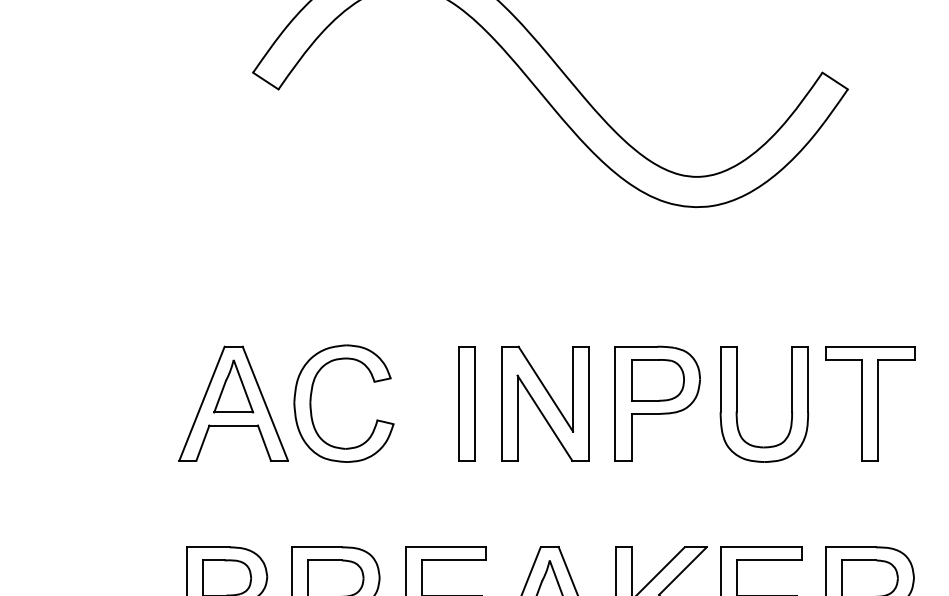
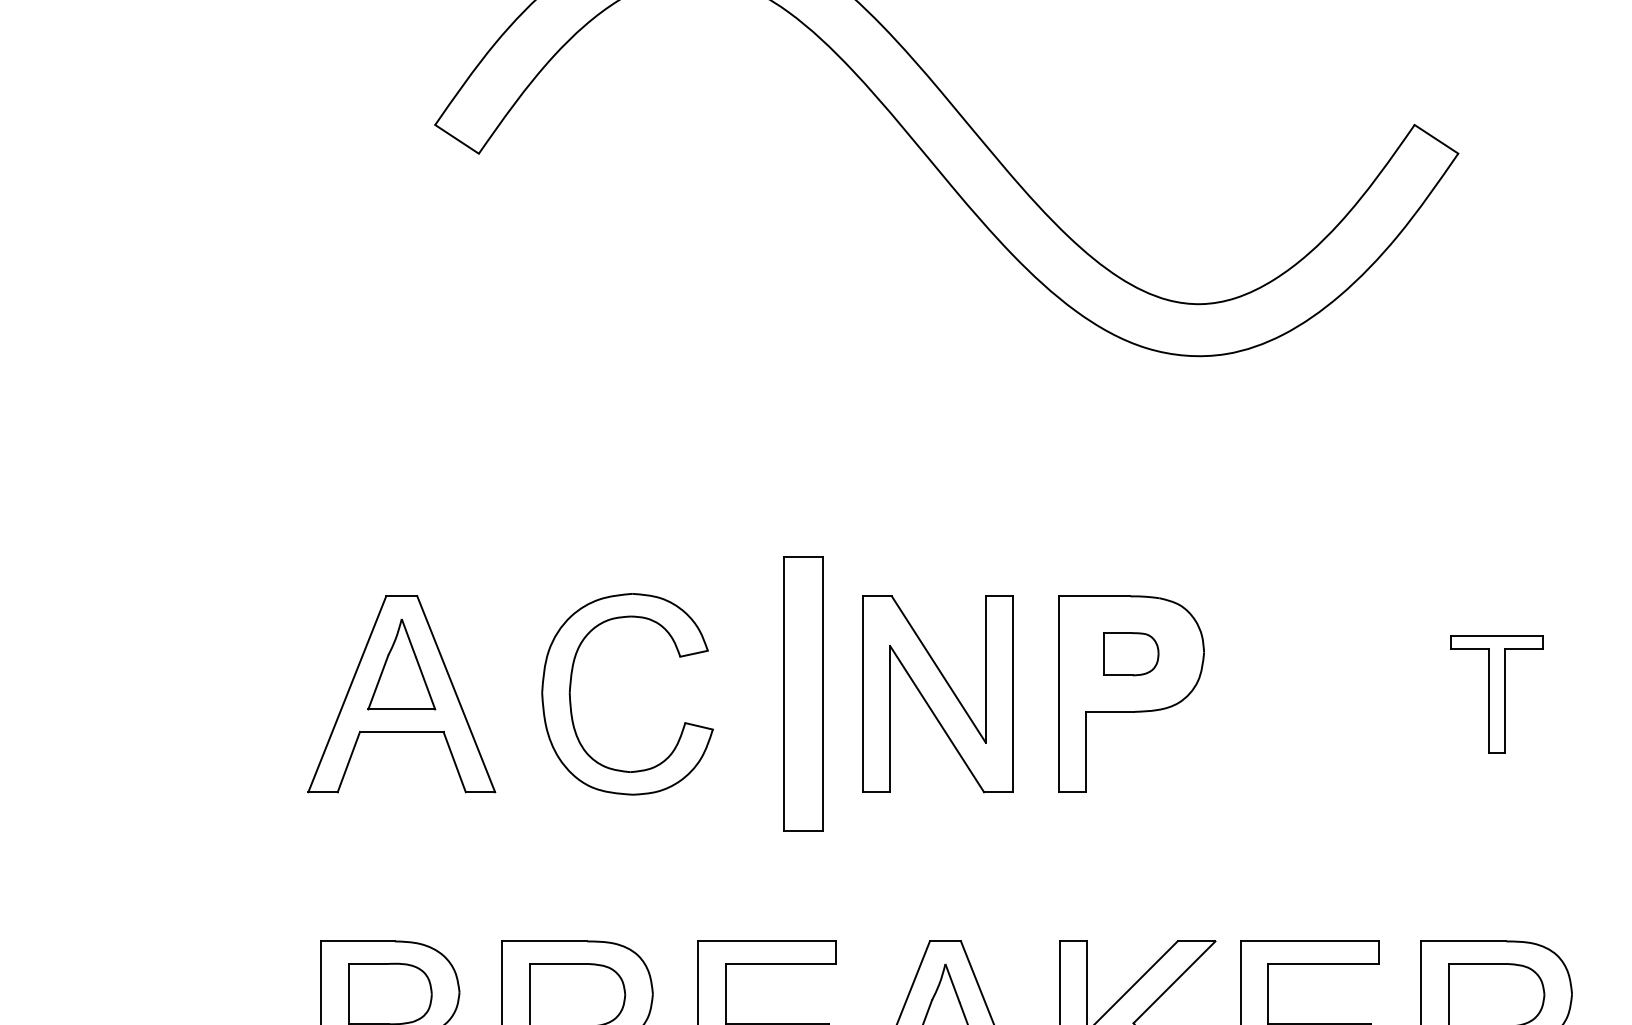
part: (657, 380) -> (1130, 654), size x0.6
part: (311, 403) -> (571, 693), moved
part: (466, 403) -> (802, 693), size x1.4
part: (870, 403) -> (1497, 693), size x0.6
part: (737, 404) -> (1268, 695), removed

